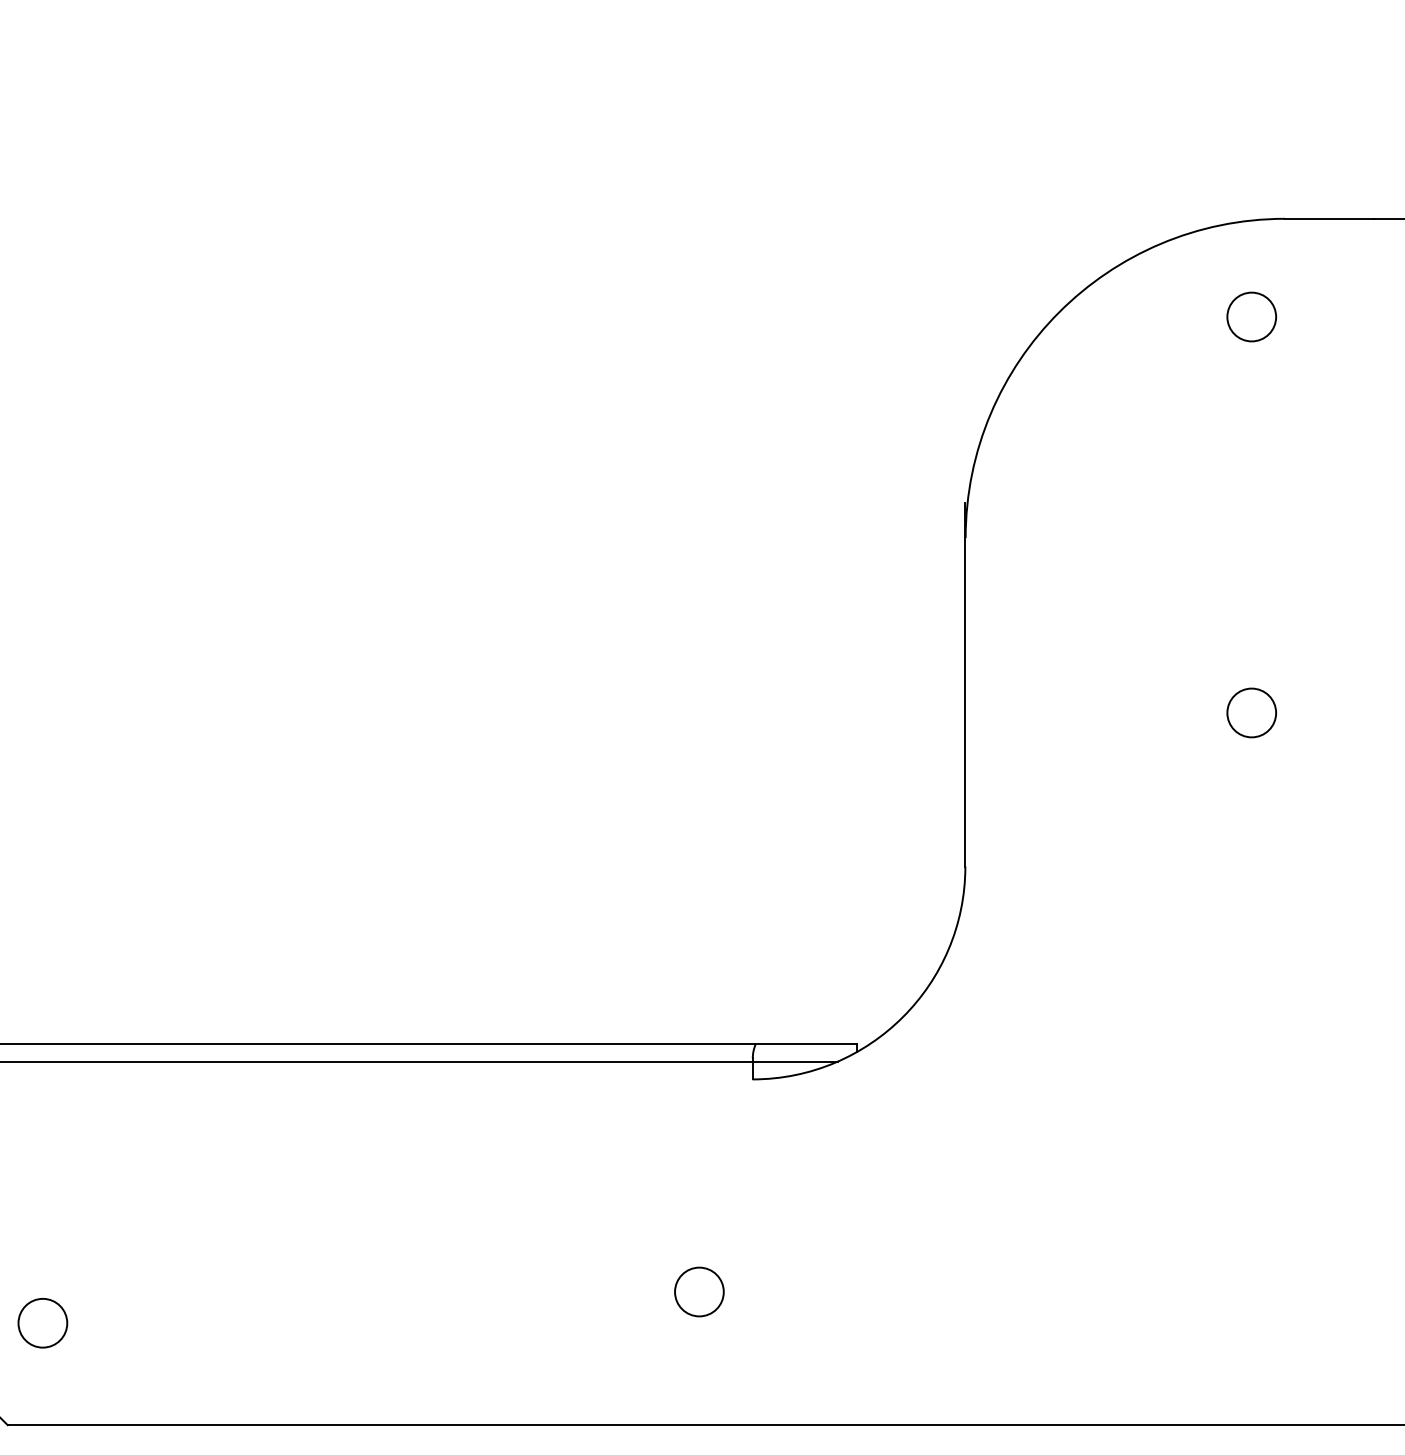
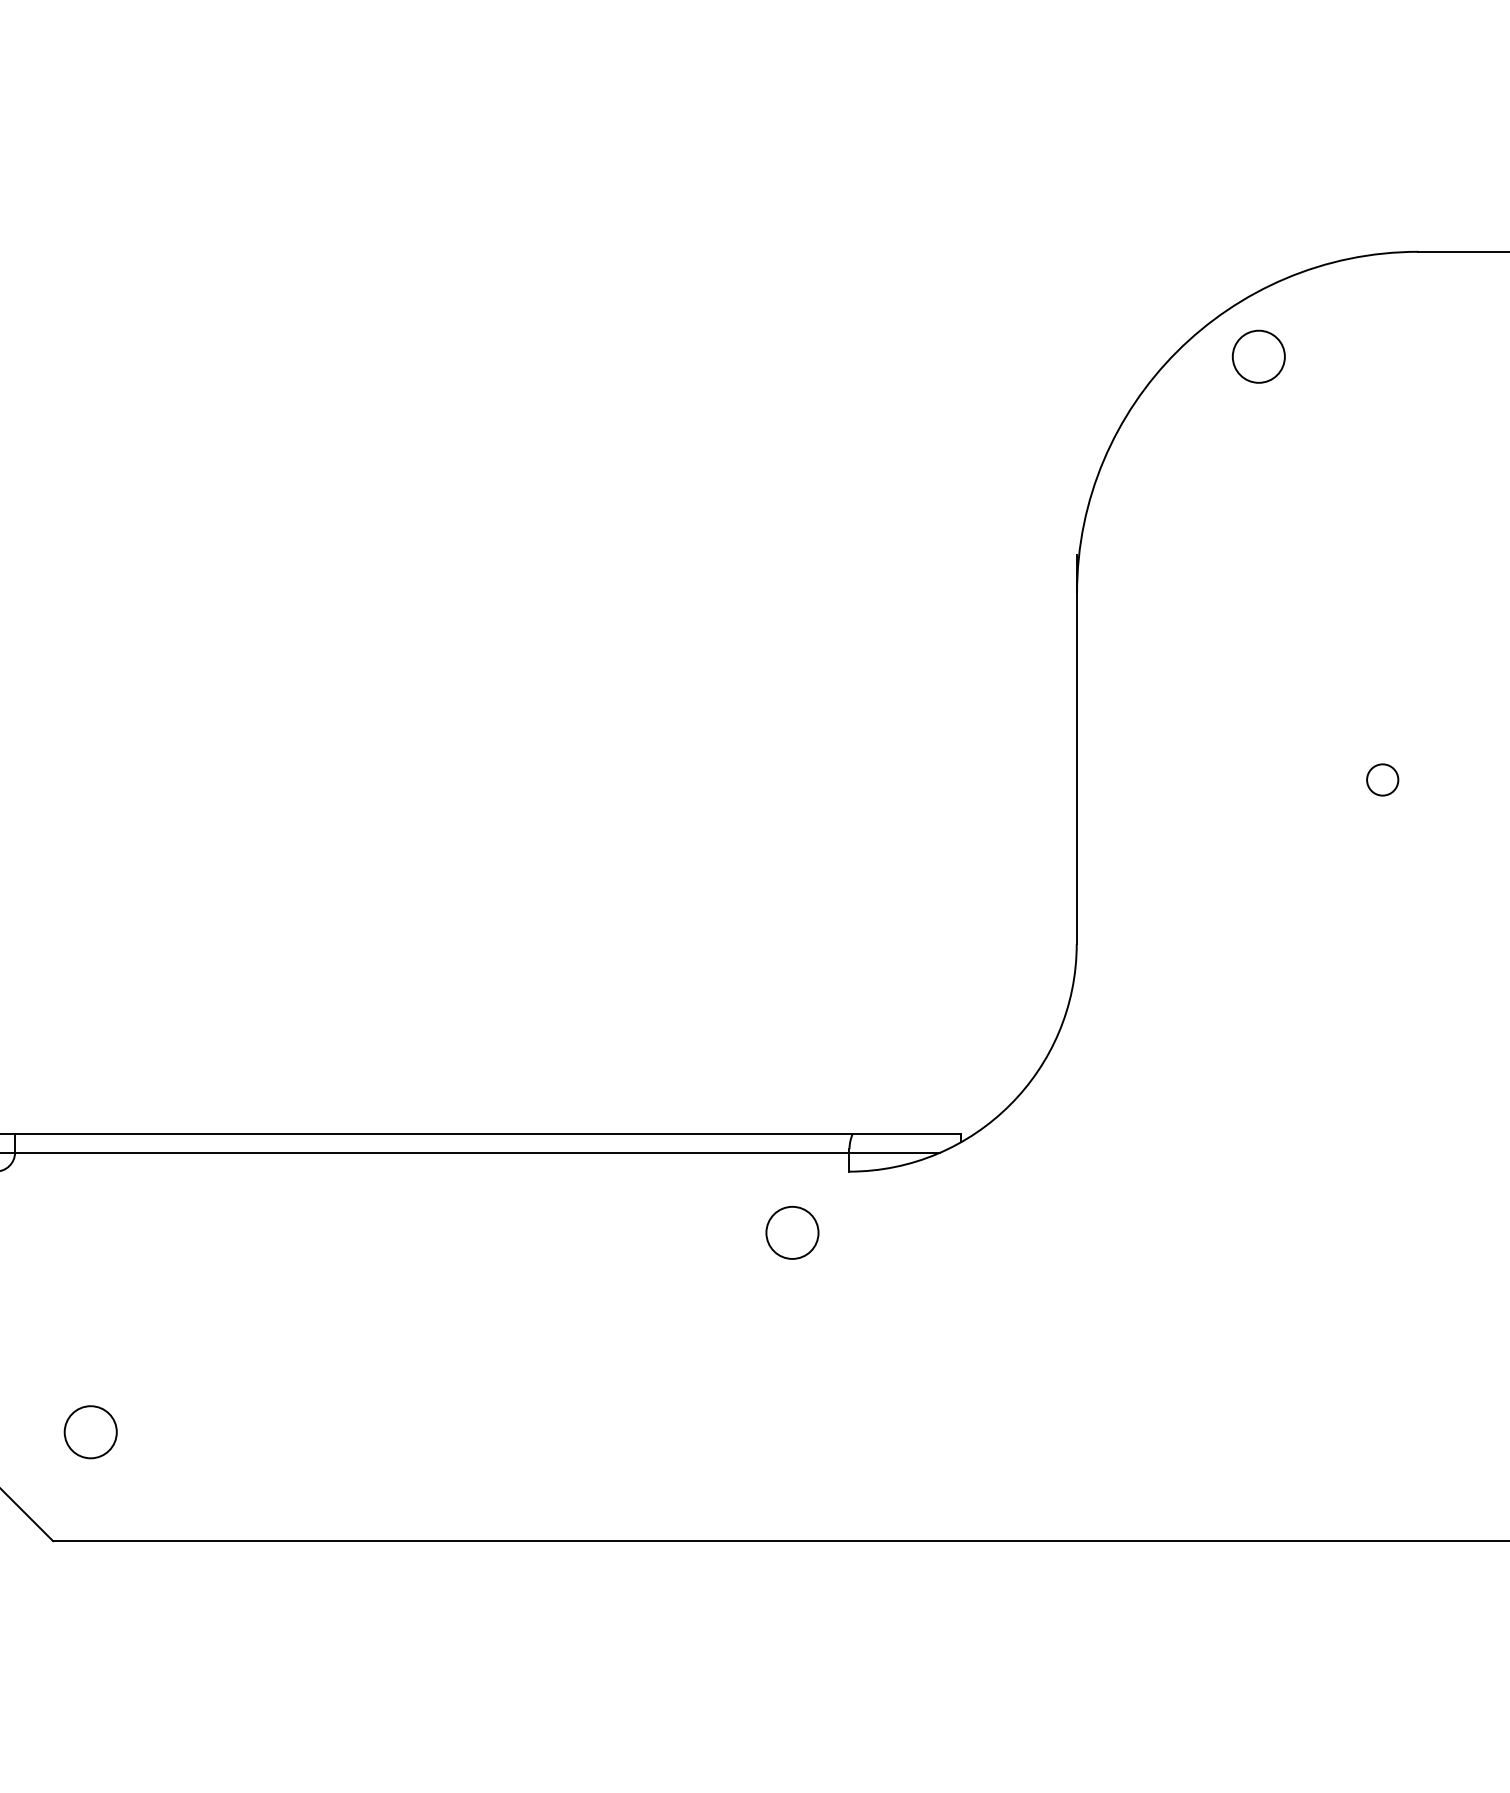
circle: (1251, 316) -> (1258, 356), moved
circle: (1251, 712) -> (1382, 779), size x0.6
circle: (699, 1291) -> (792, 1232), moved

